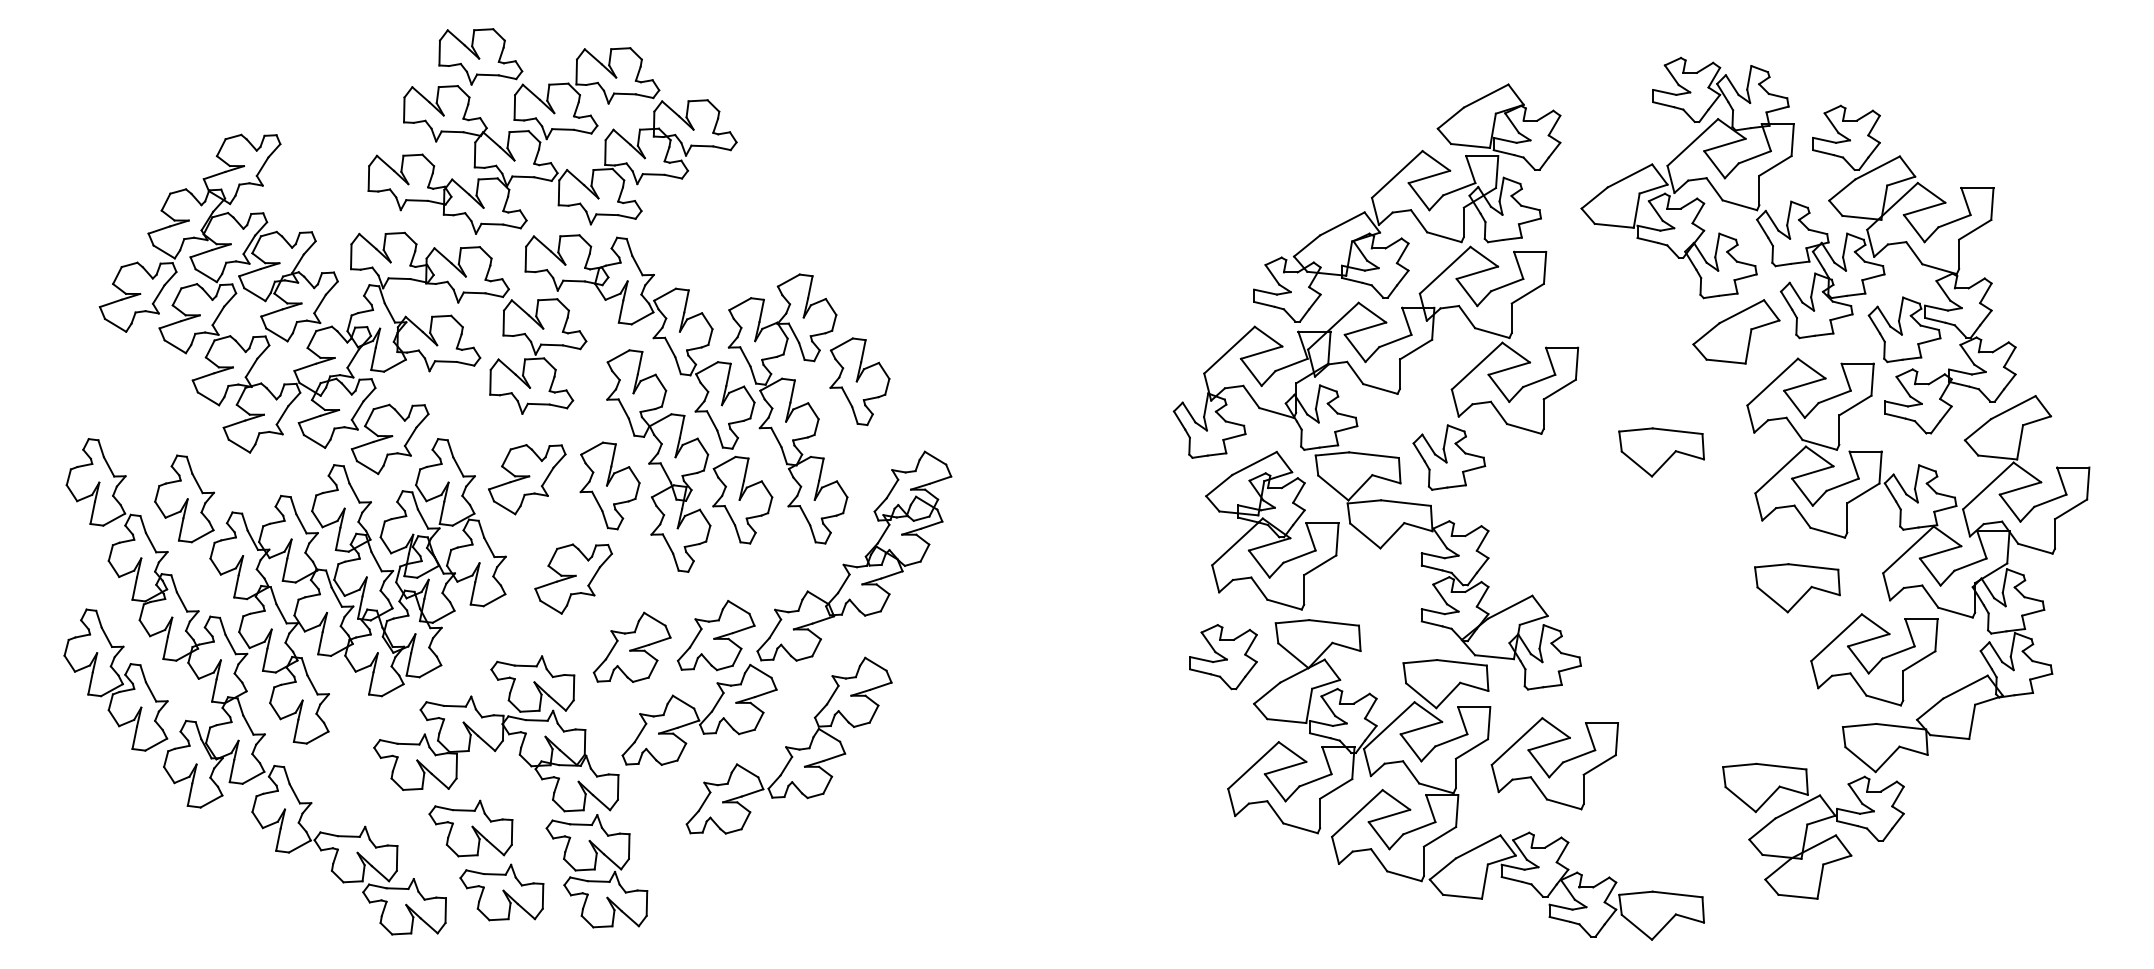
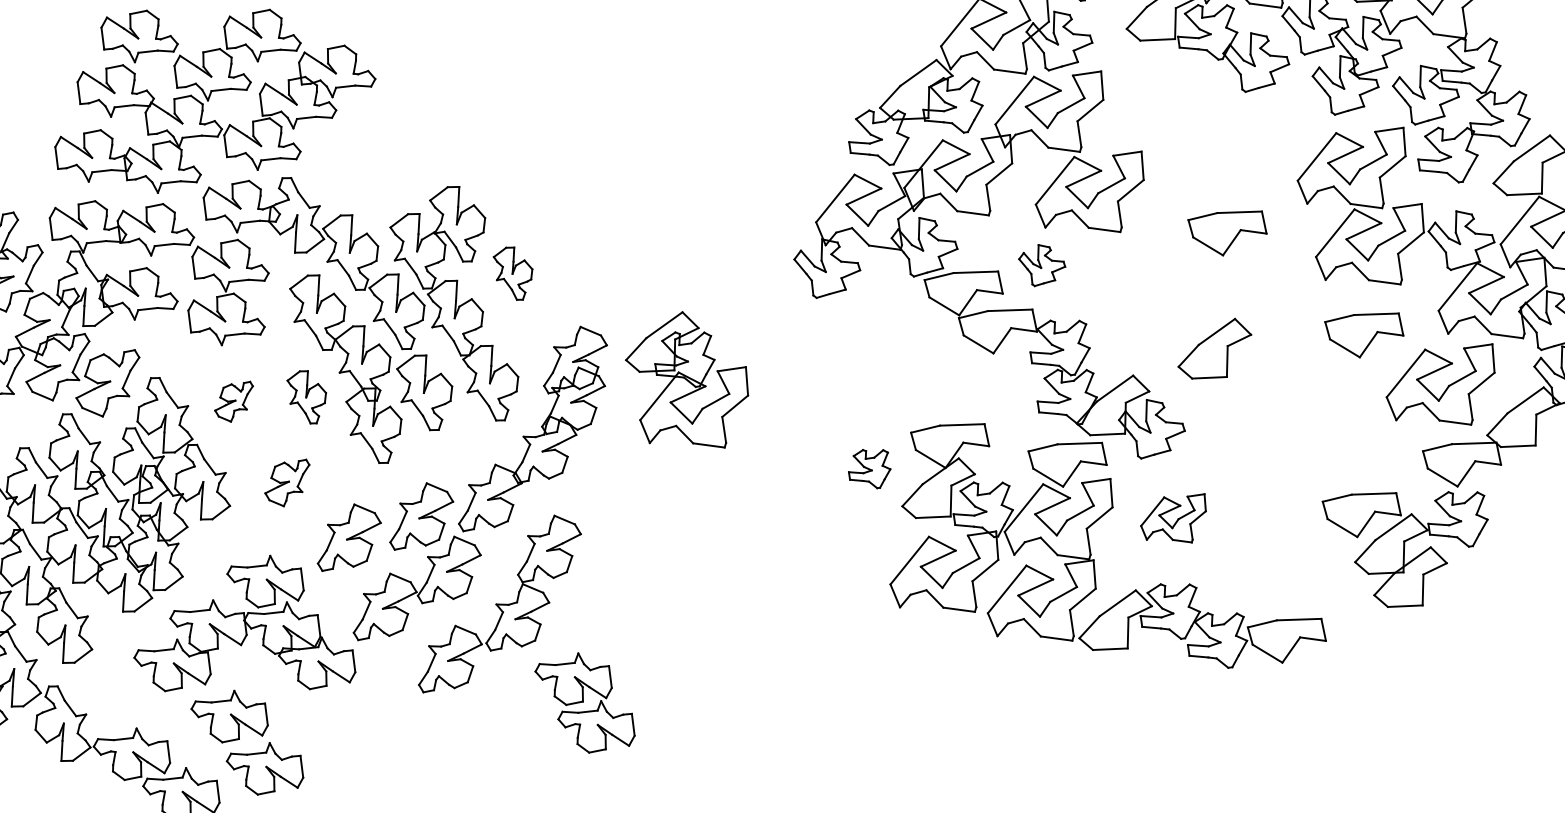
part: (1736, 331) -> (1214, 349), moved
part: (859, 381) -> (514, 273), size x0.7
part: (1449, 457) -> (1042, 264), size x0.7
part: (527, 479) -> (234, 402), size x0.6
part: (609, 485) -> (307, 397), size x0.7
part: (1272, 530) -> (688, 381), moved
part: (573, 578) -> (287, 483), size x0.7
part: (1223, 657) -> (869, 469), size x0.7
part: (1554, 763) -> (1174, 520), size x0.6
part: (596, 871) -> (584, 703), moved

